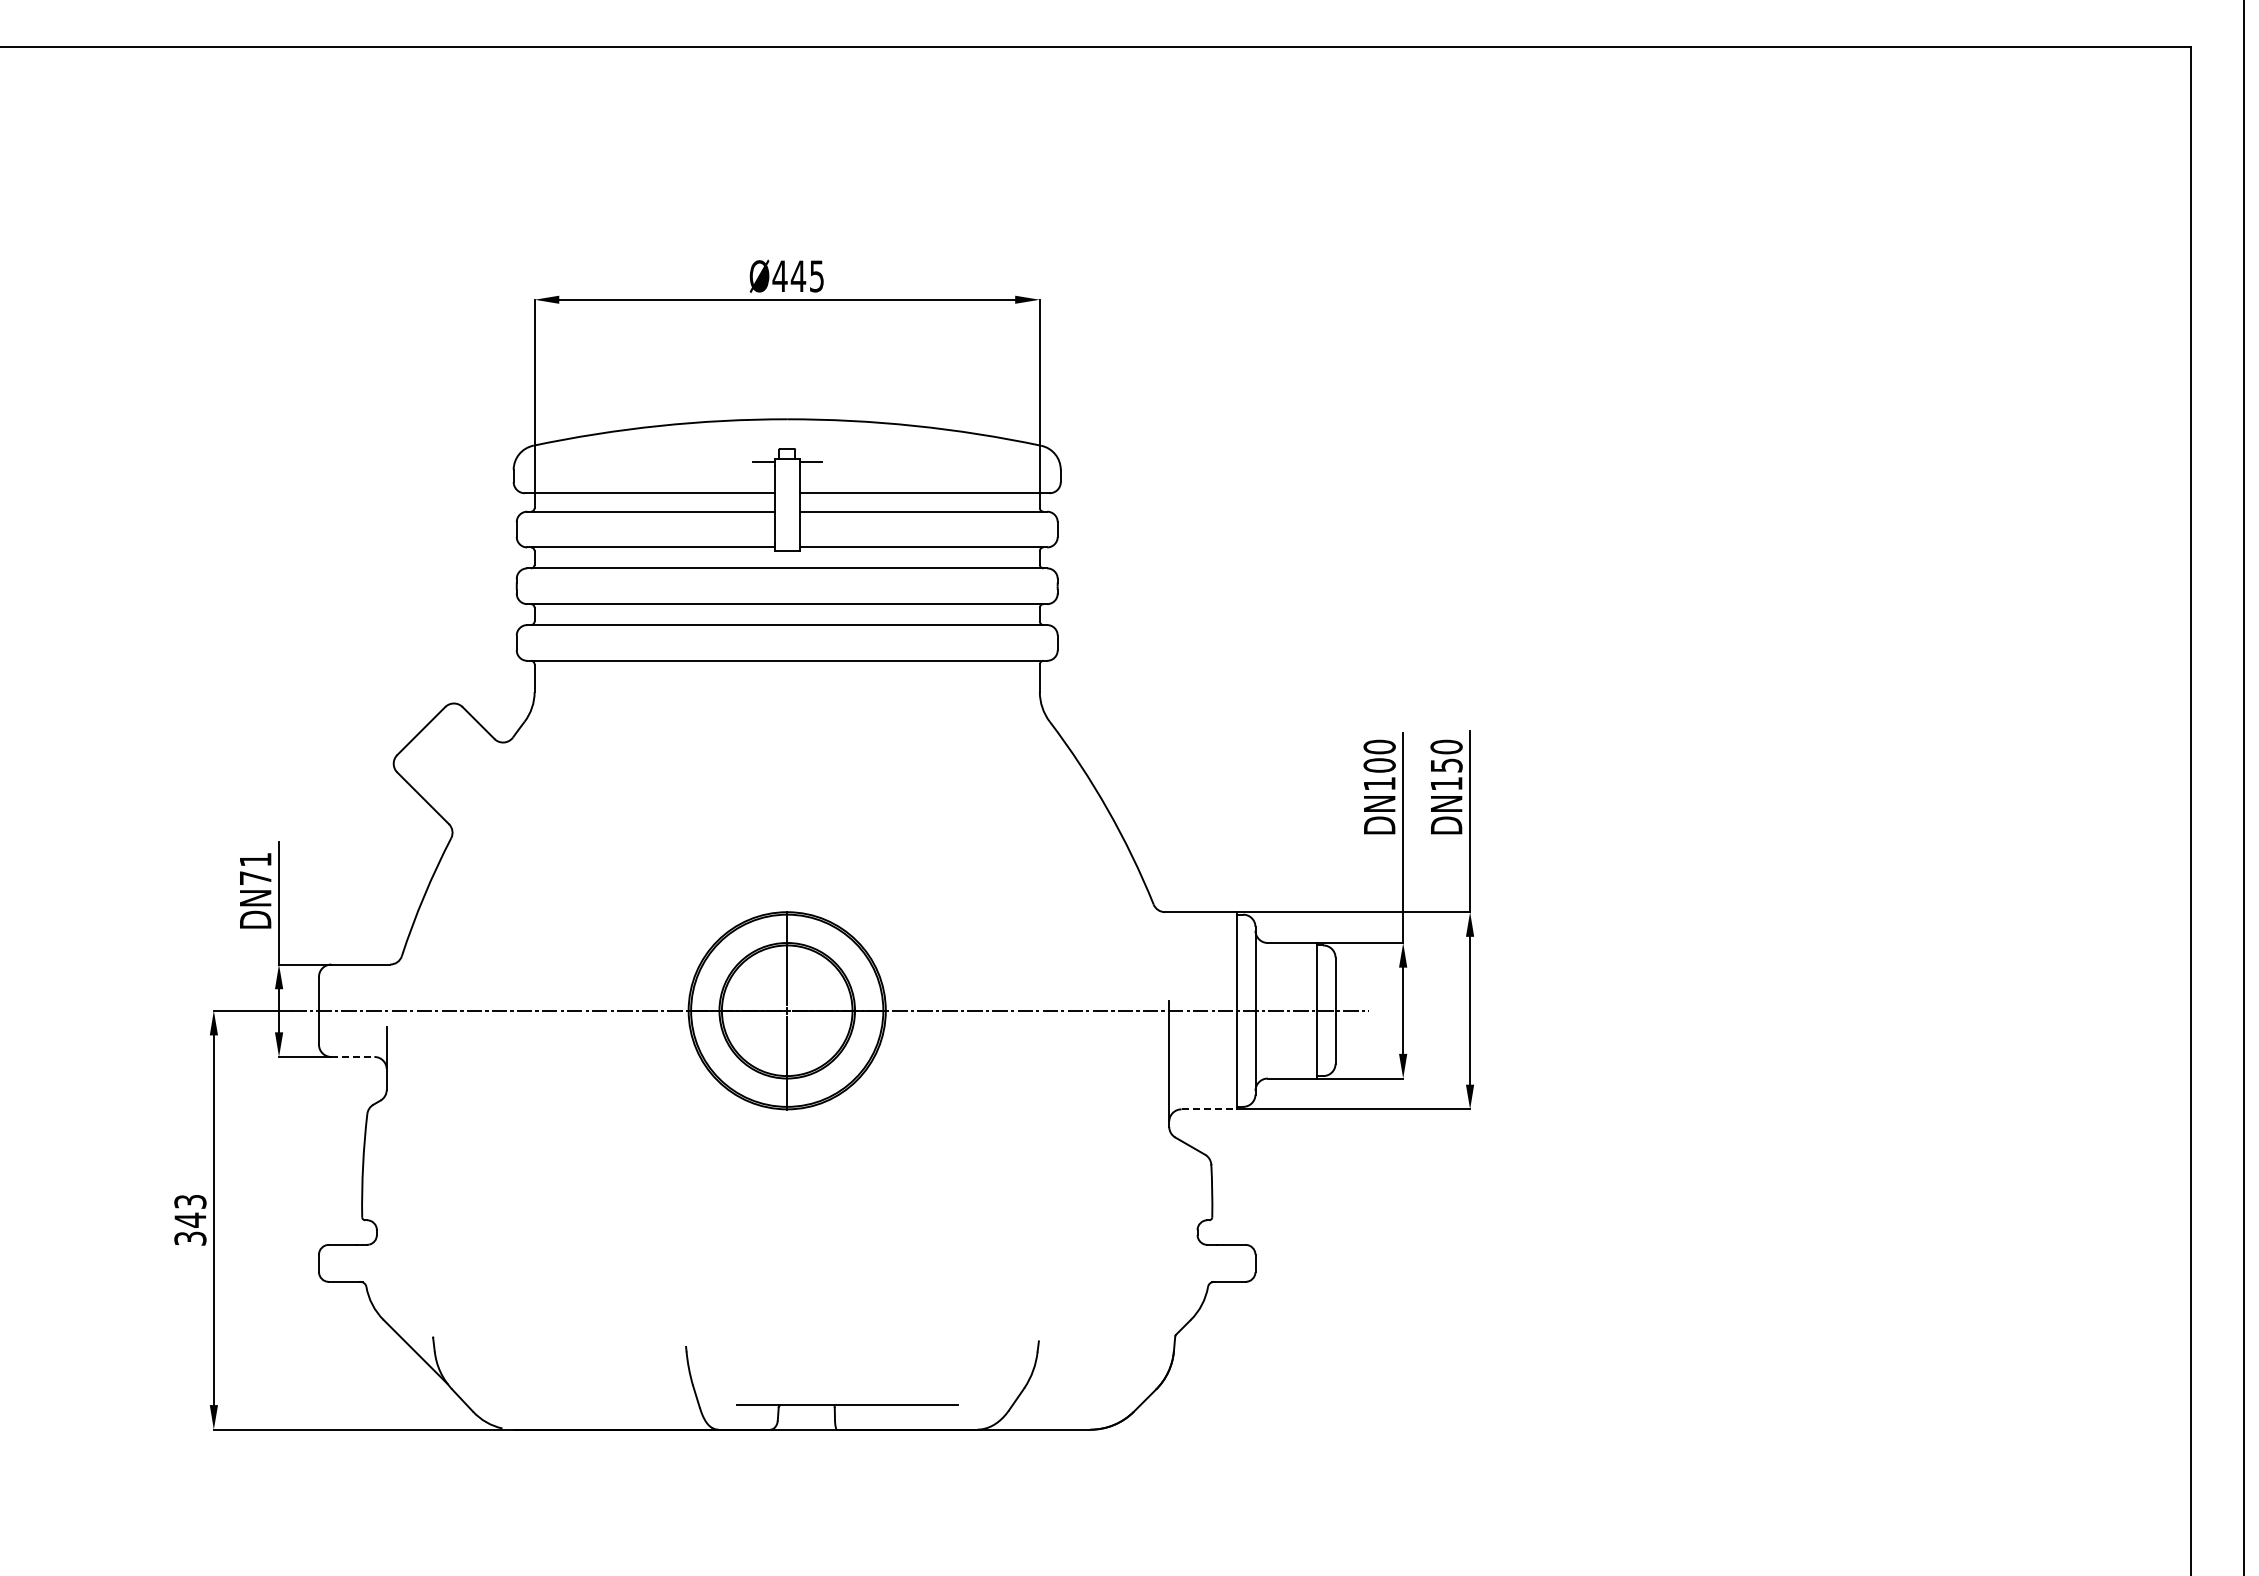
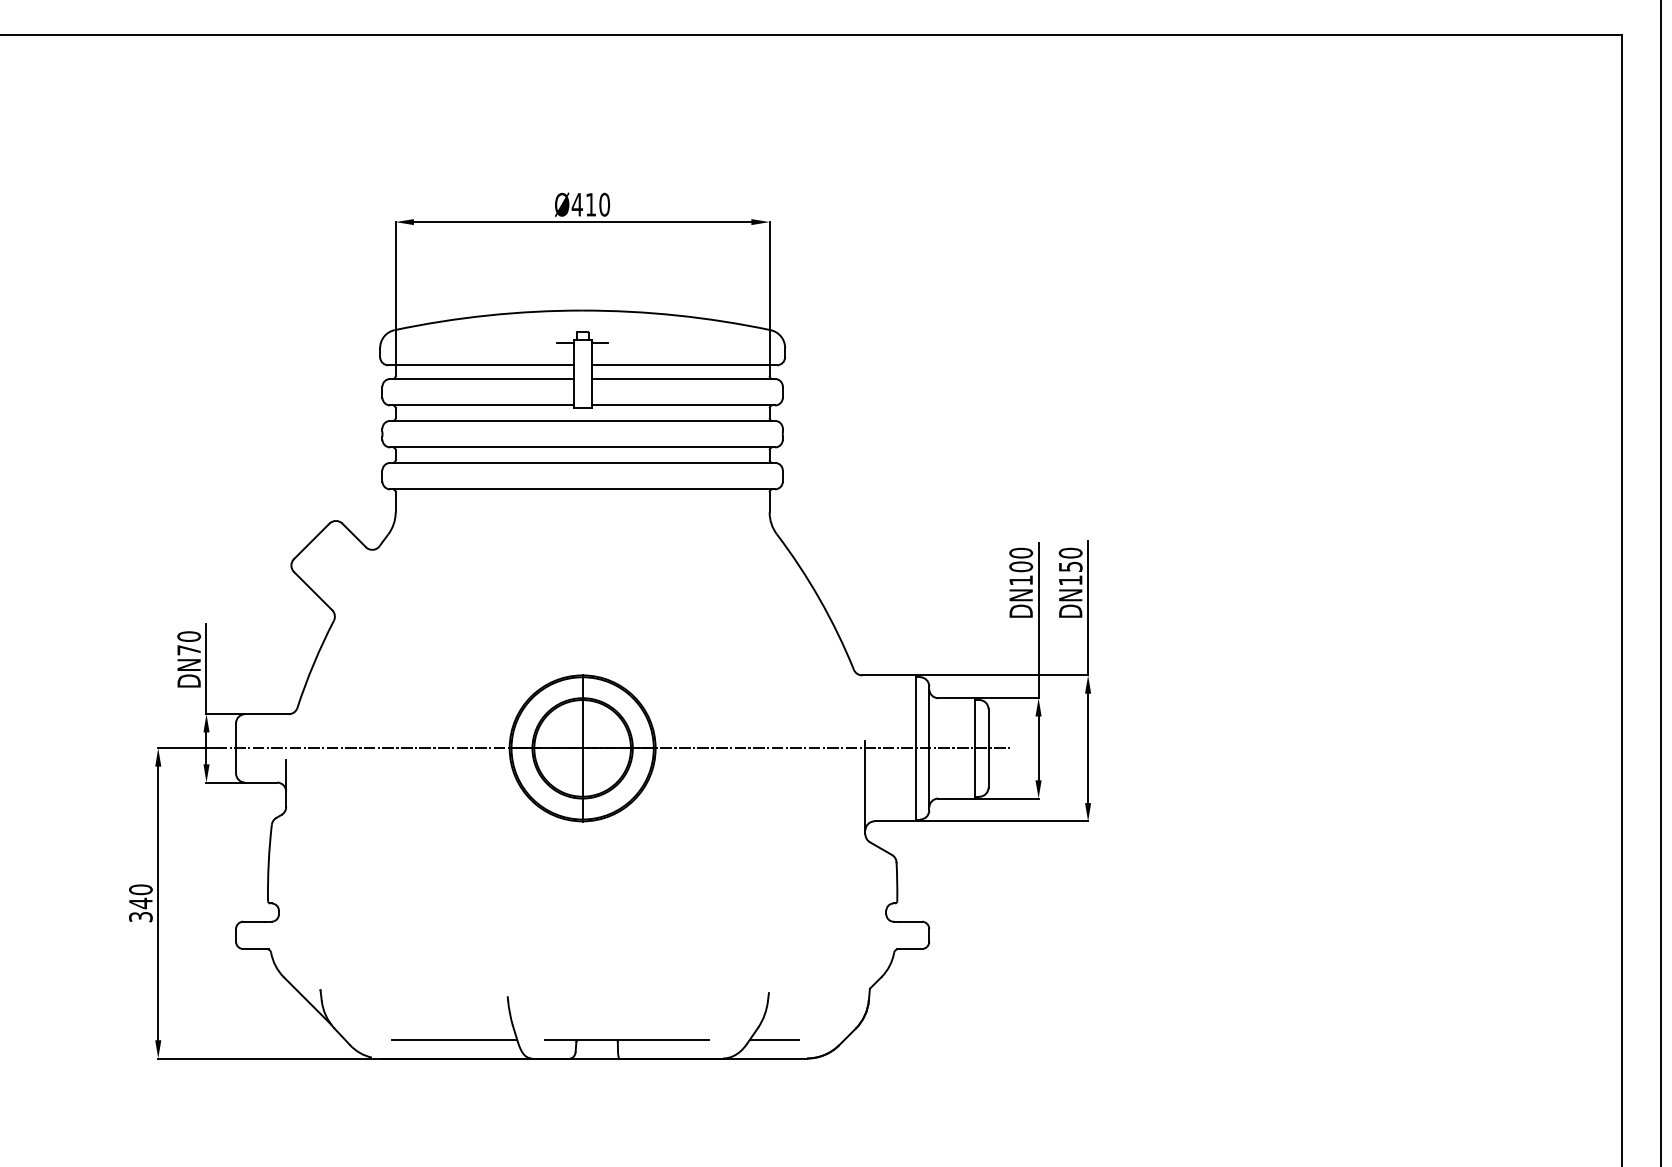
text: (807, 276) -> (597, 204), Ø445 -> Ø410
text: (255, 859) -> (189, 636), DN71 -> DN70
line: (352, 1056) -> (260, 782), dashed -> solid
line: (1209, 1109) -> (895, 821), dashed -> solid
text: (190, 1201) -> (140, 889), 343 -> 340
line: (614, 1405) -> (454, 1040), added
line: (1045, 1405) -> (773, 1040), added

